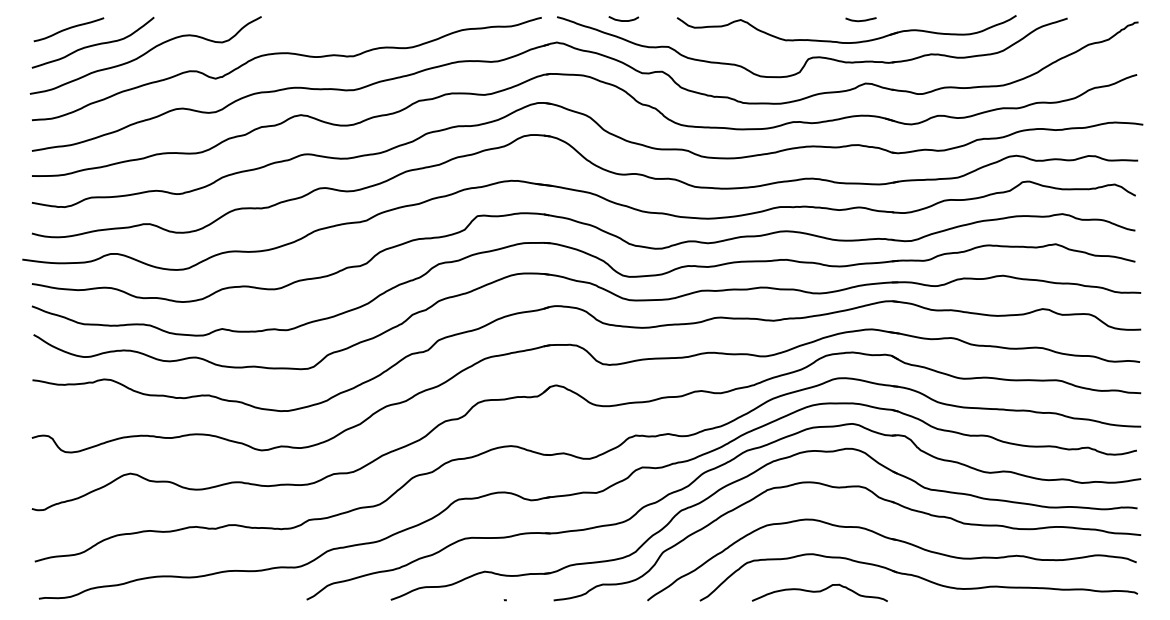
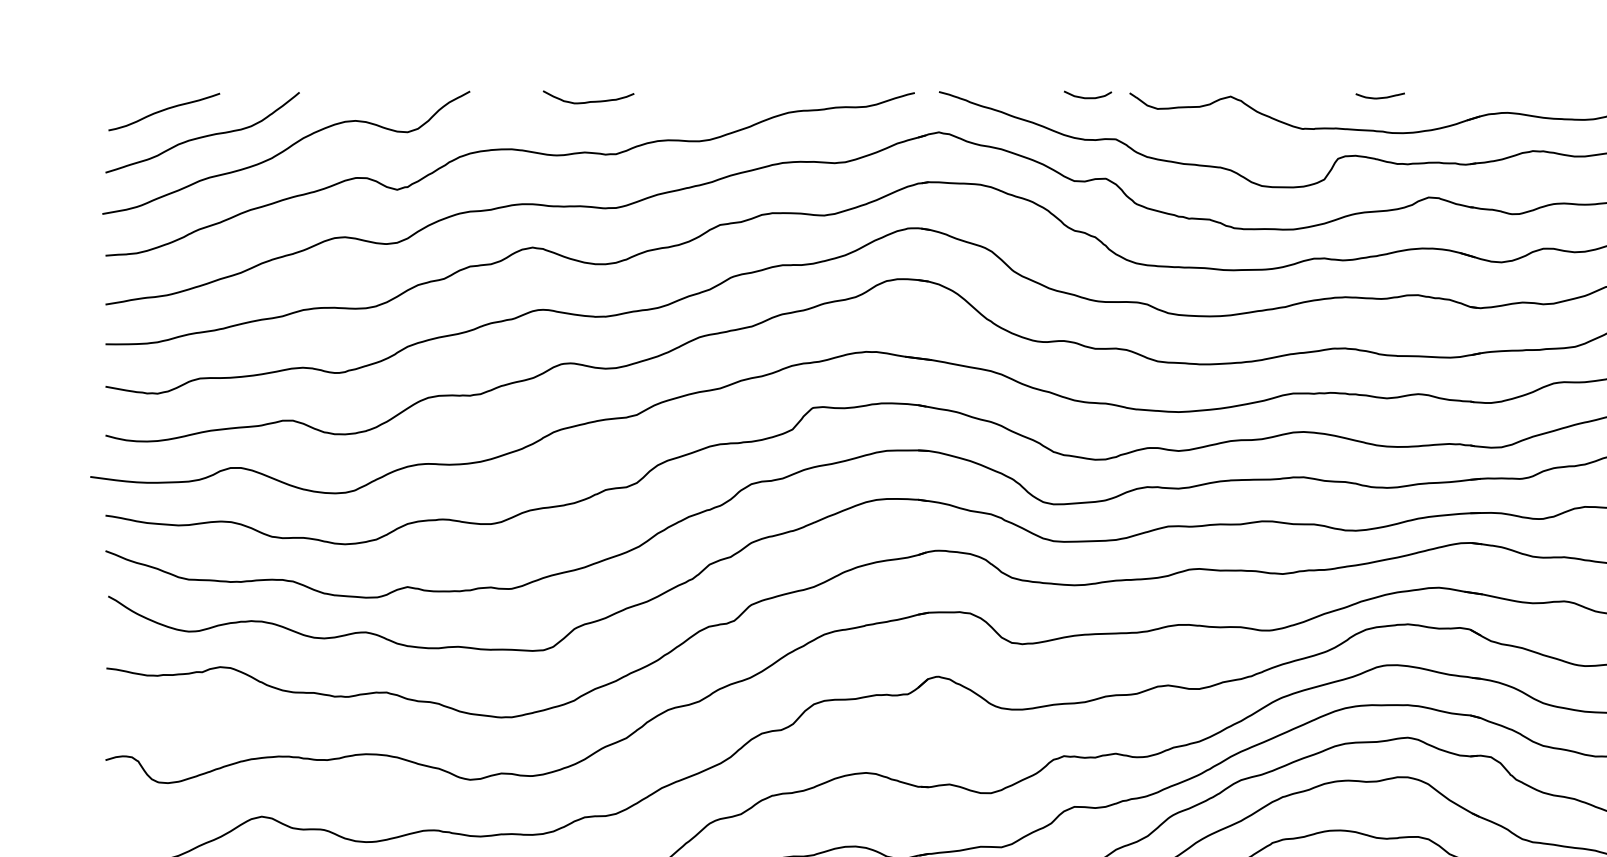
curve: (623, 20) -> (1087, 97), moved
curve: (860, 20) -> (1379, 97), moved
curve: (336, 22) -> (588, 100), added

